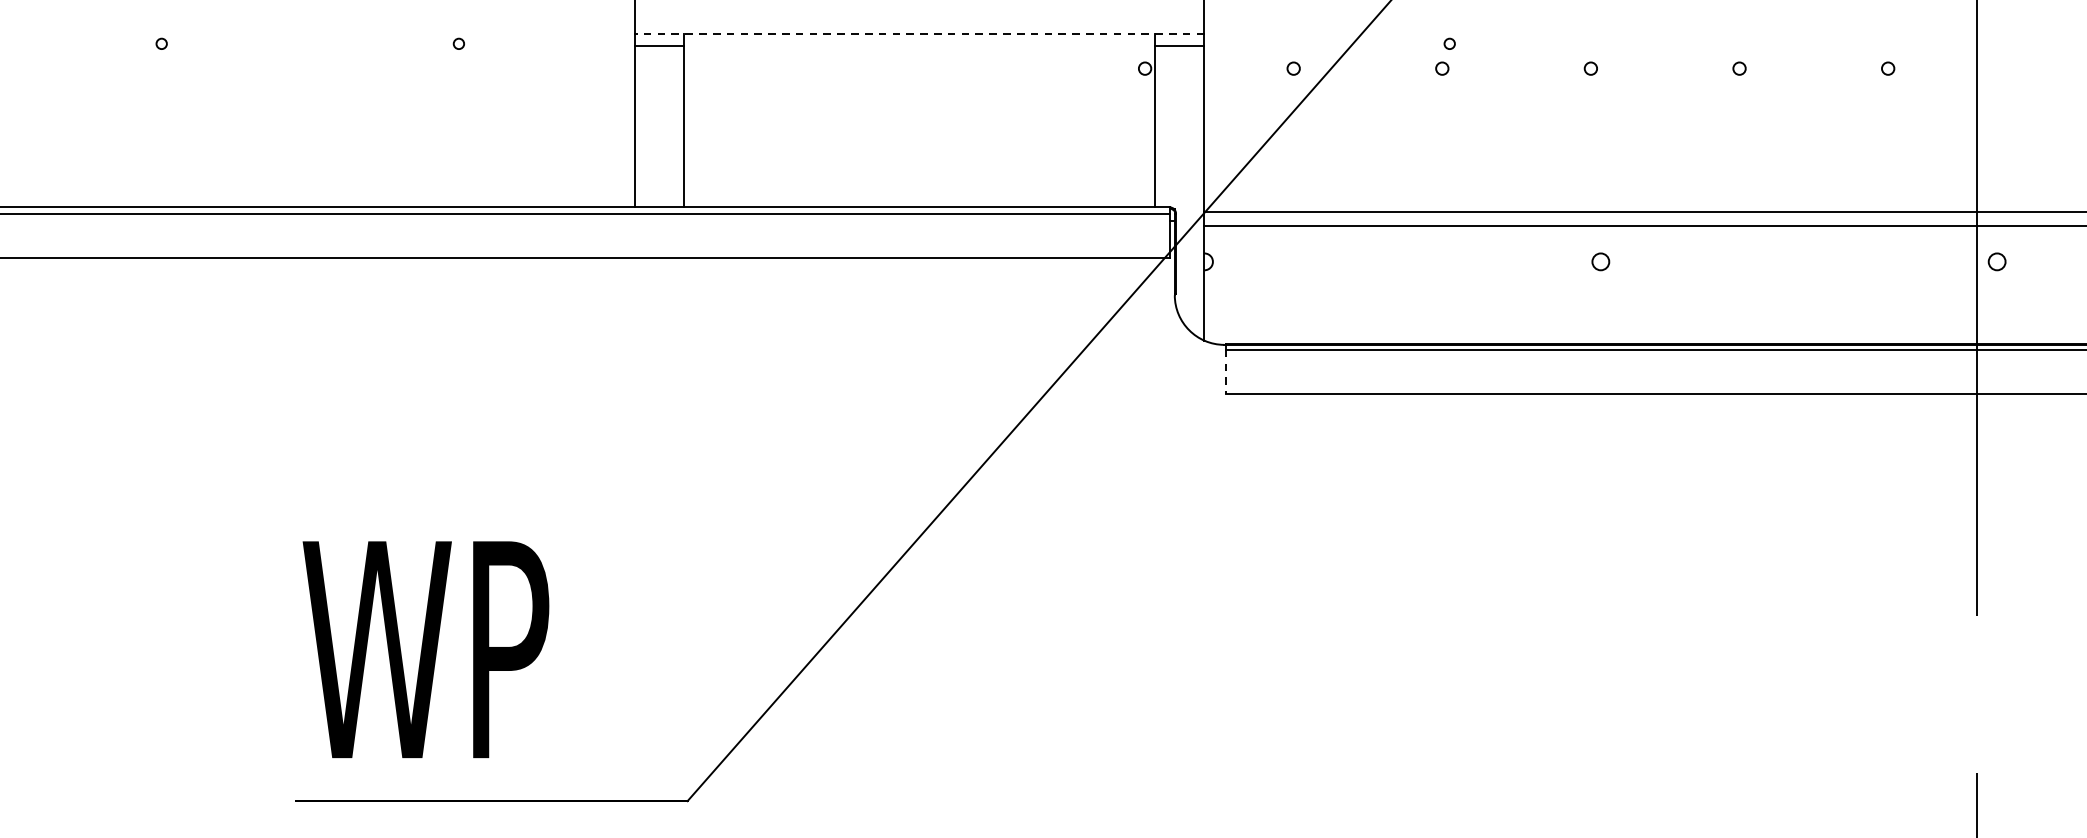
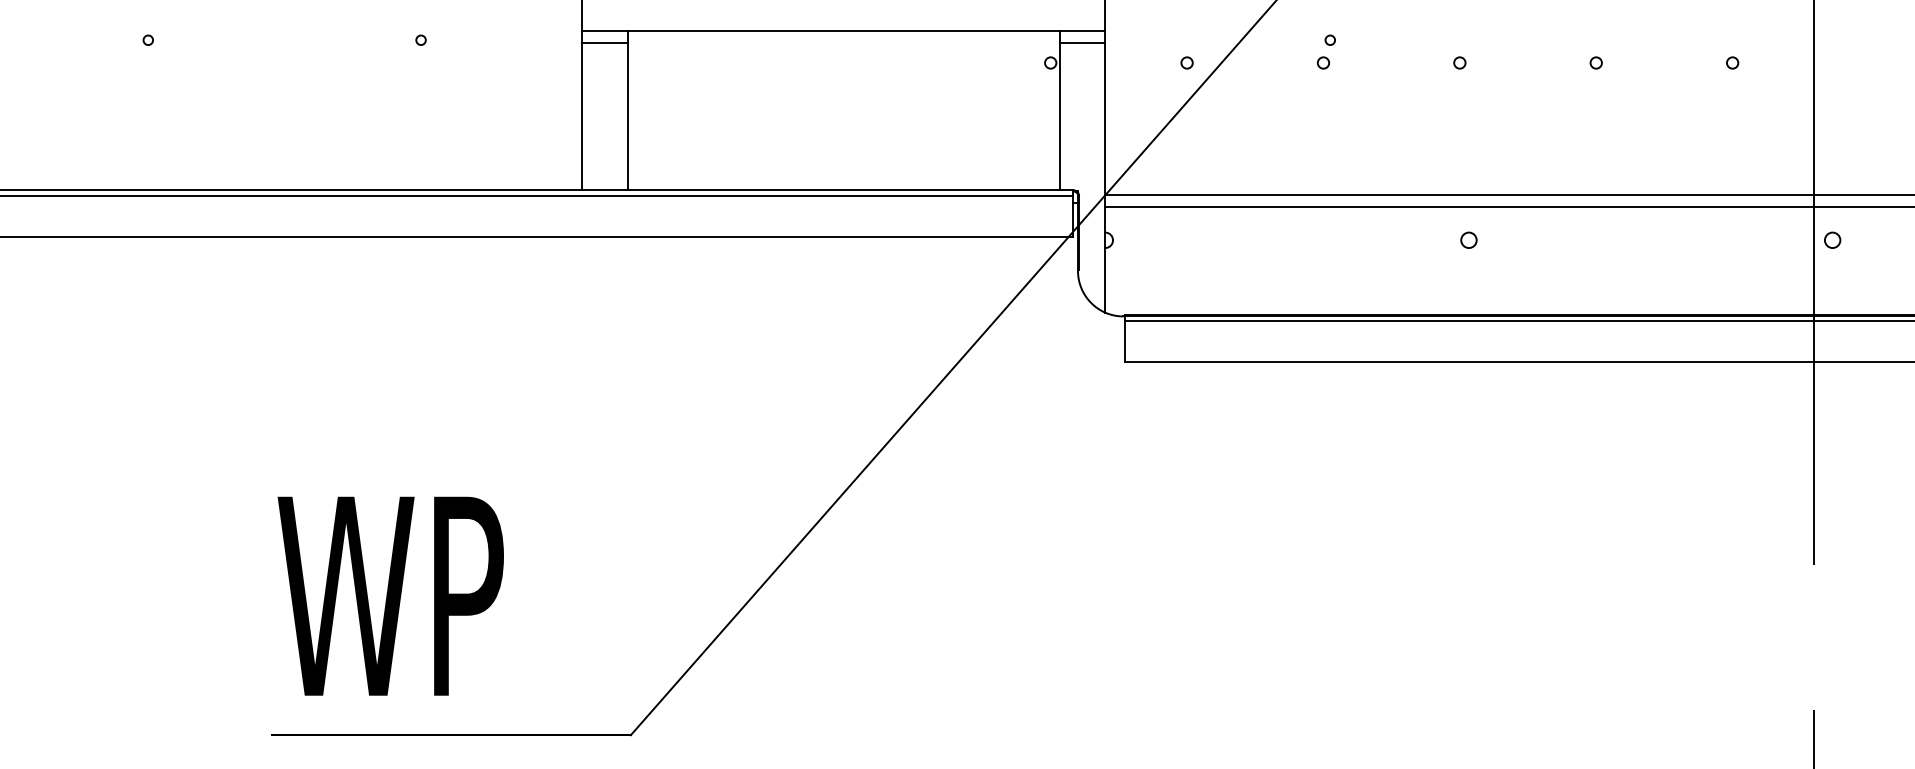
line: (919, 34) -> (843, 31), dashed -> solid
line: (1225, 372) -> (1124, 341), dashed -> solid

